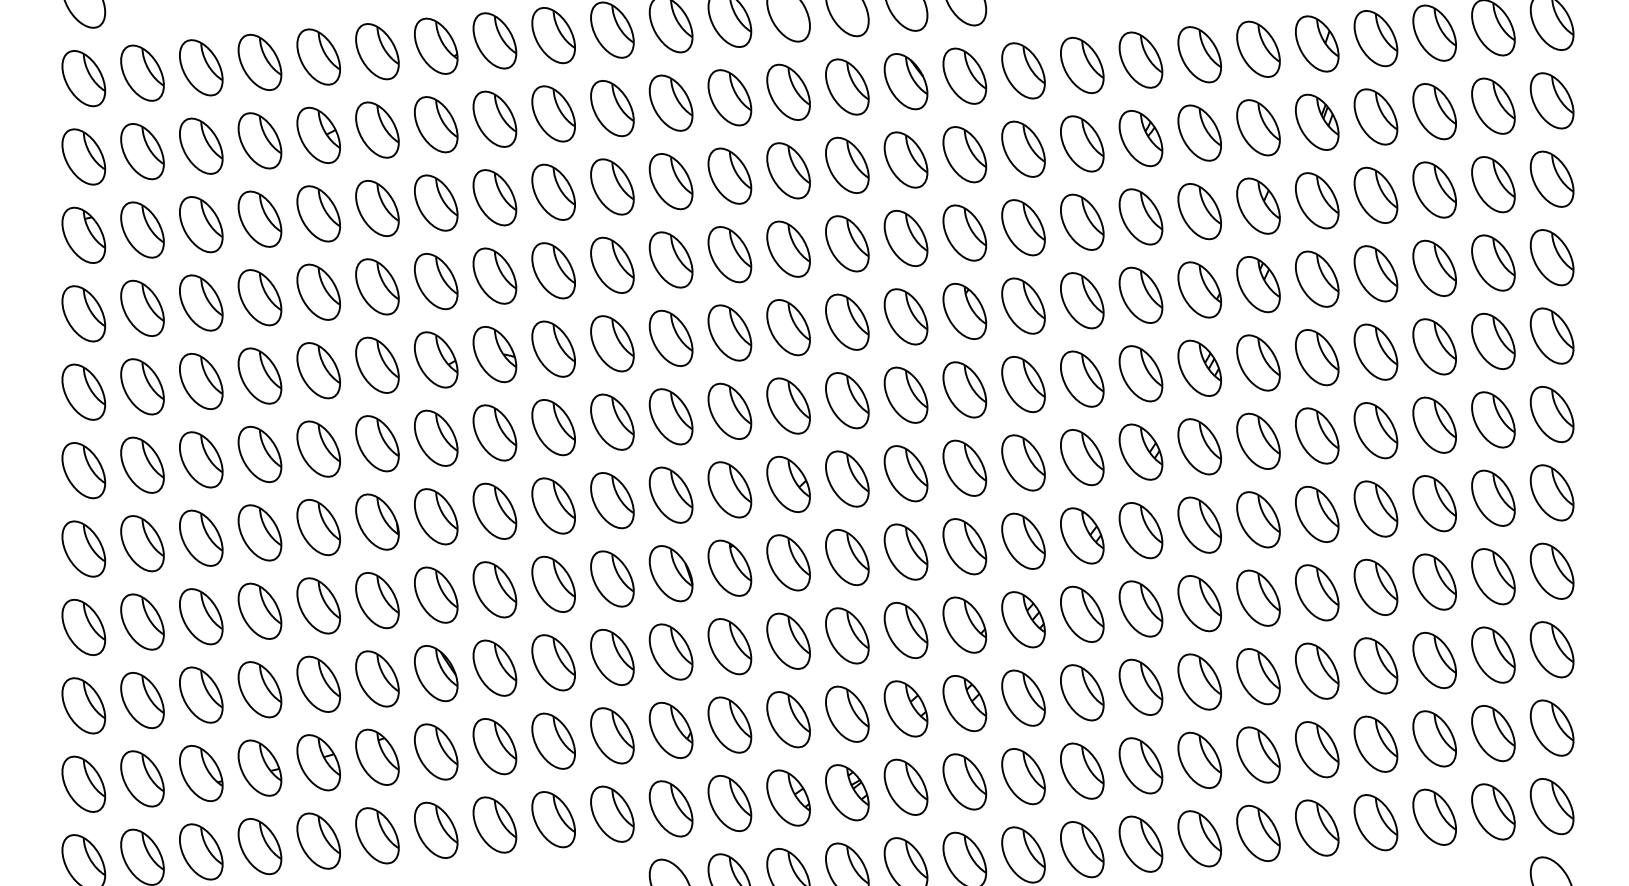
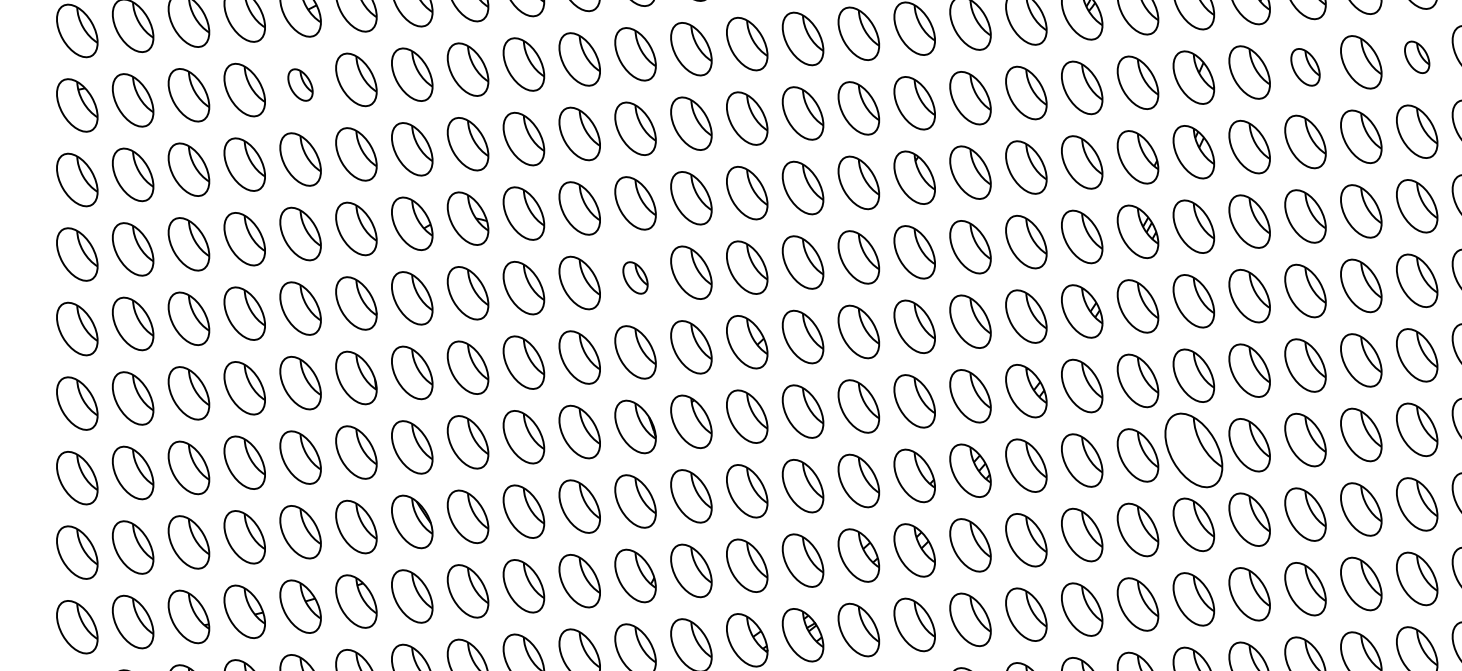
part: (1493, 184) -> (1417, 57), size x0.6
part: (1375, 194) -> (1305, 66), size x0.7
part: (318, 213) -> (300, 84), size x0.6
part: (670, 416) -> (634, 277), size x0.6
part: (1258, 597) -> (1193, 449), size x1.4

